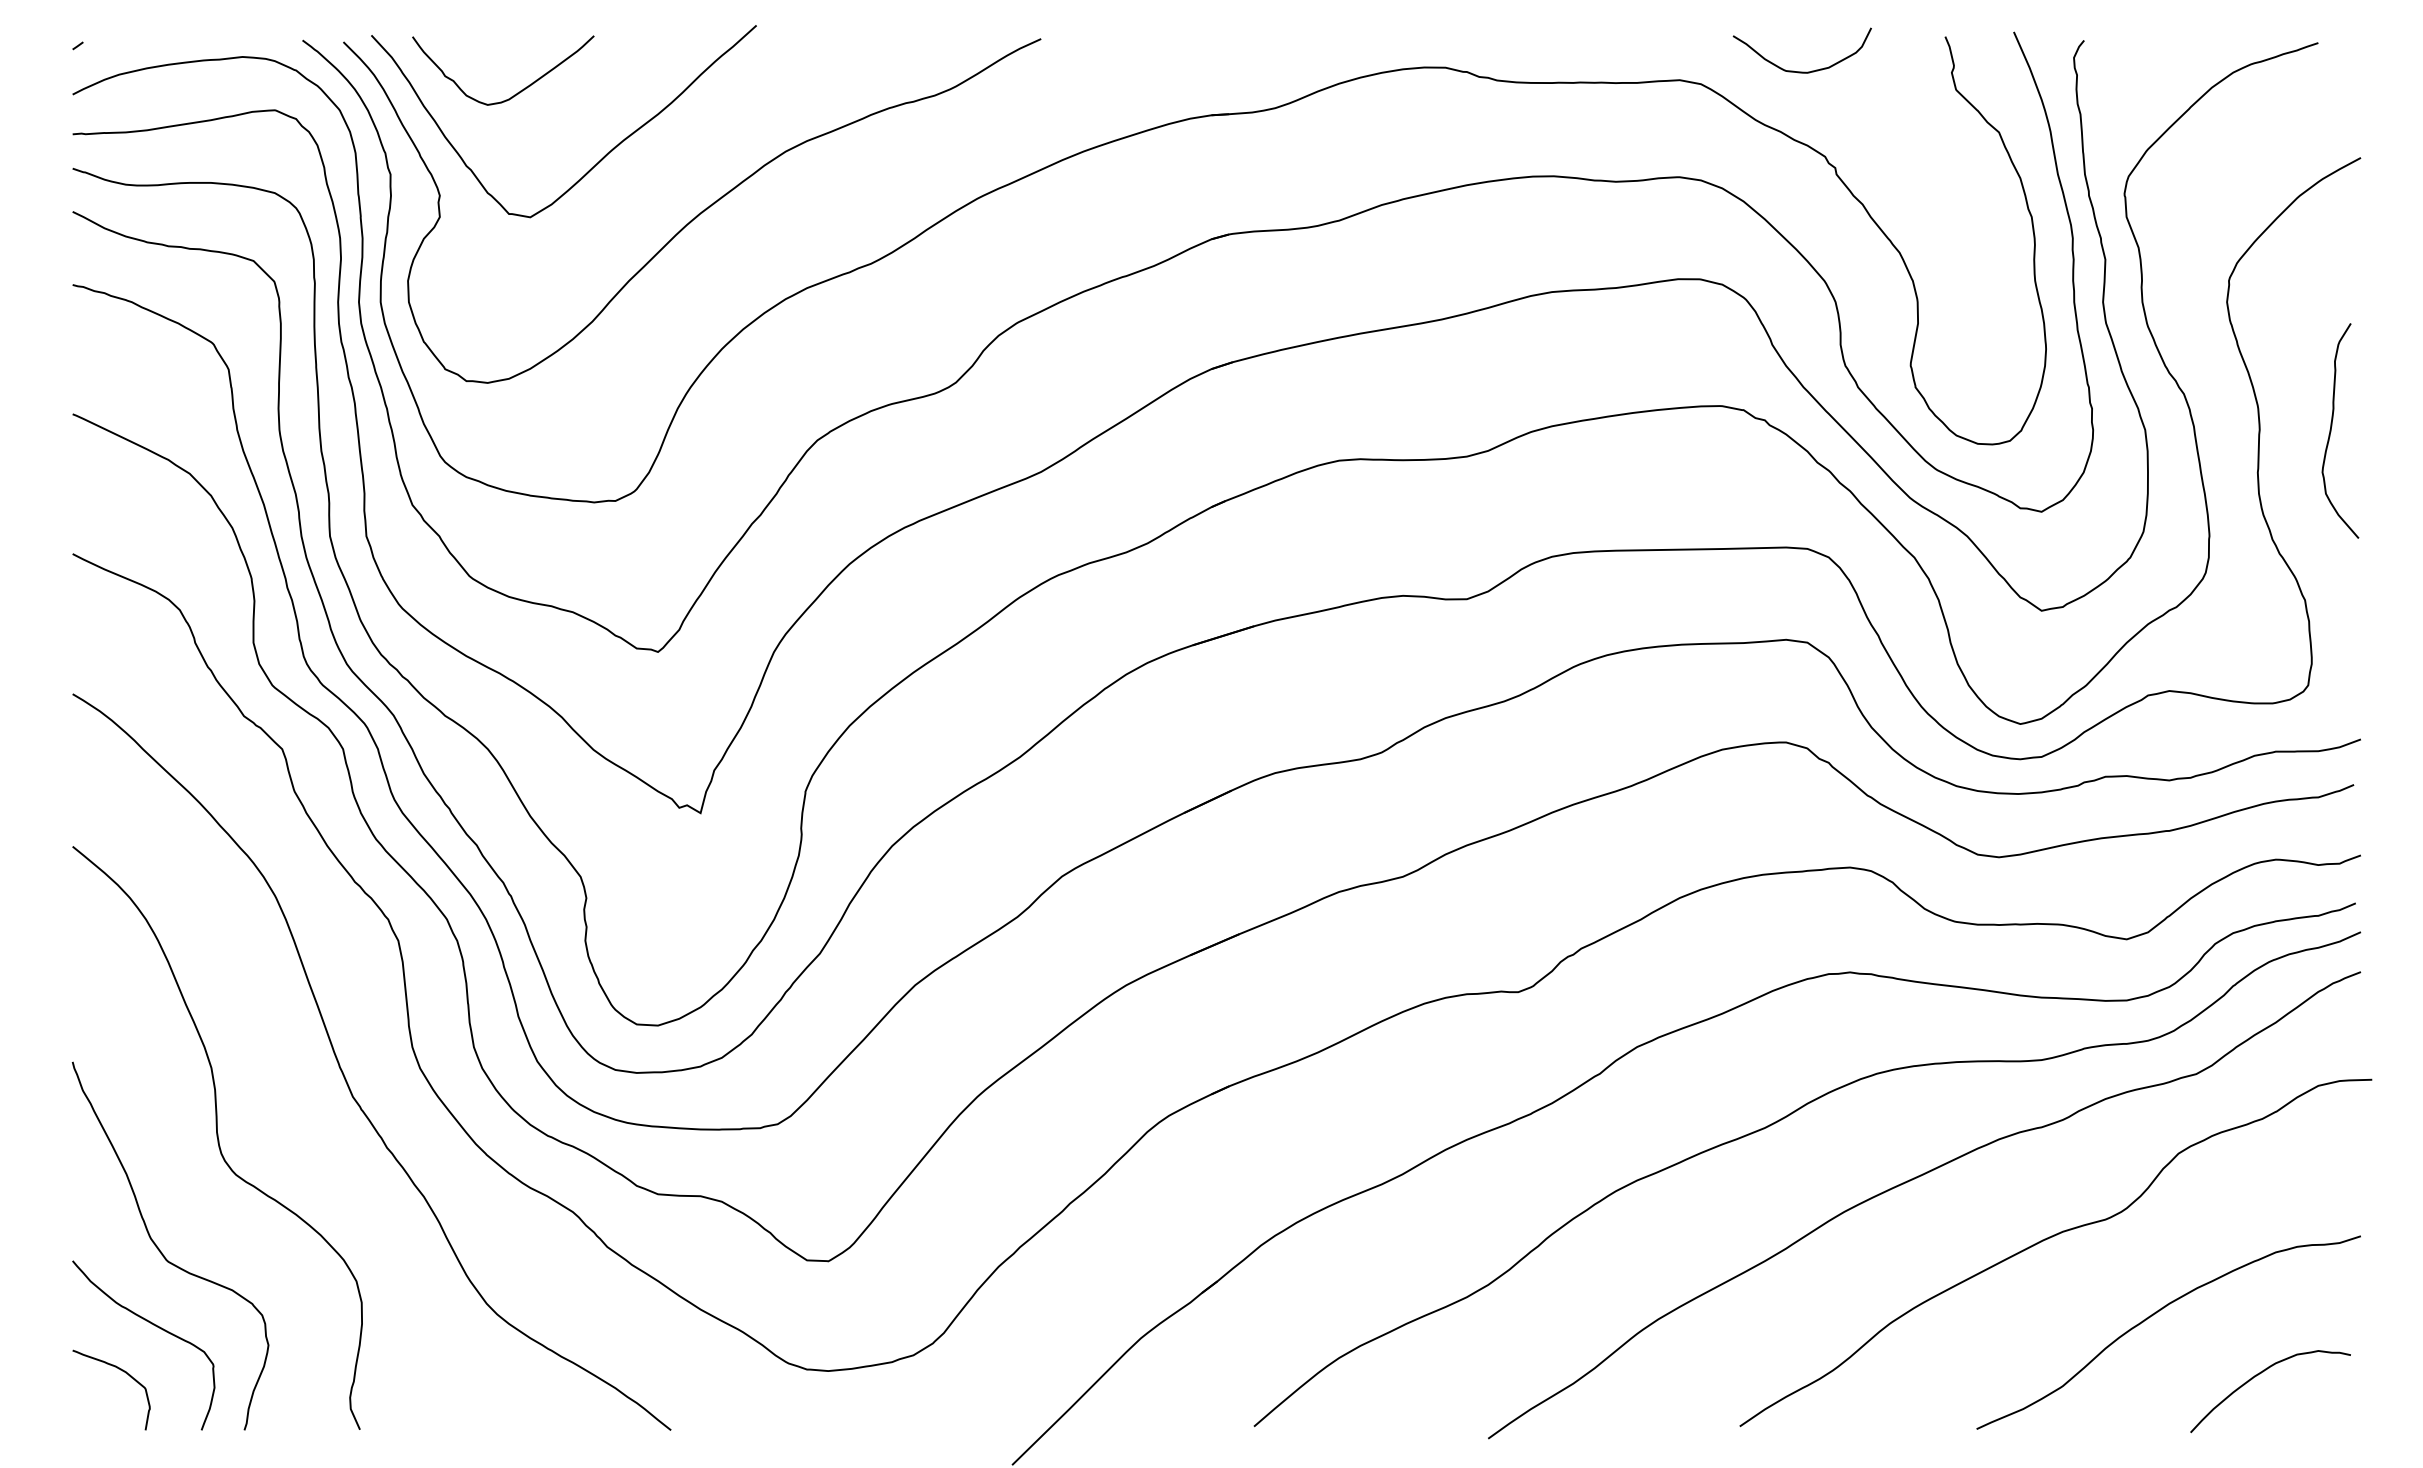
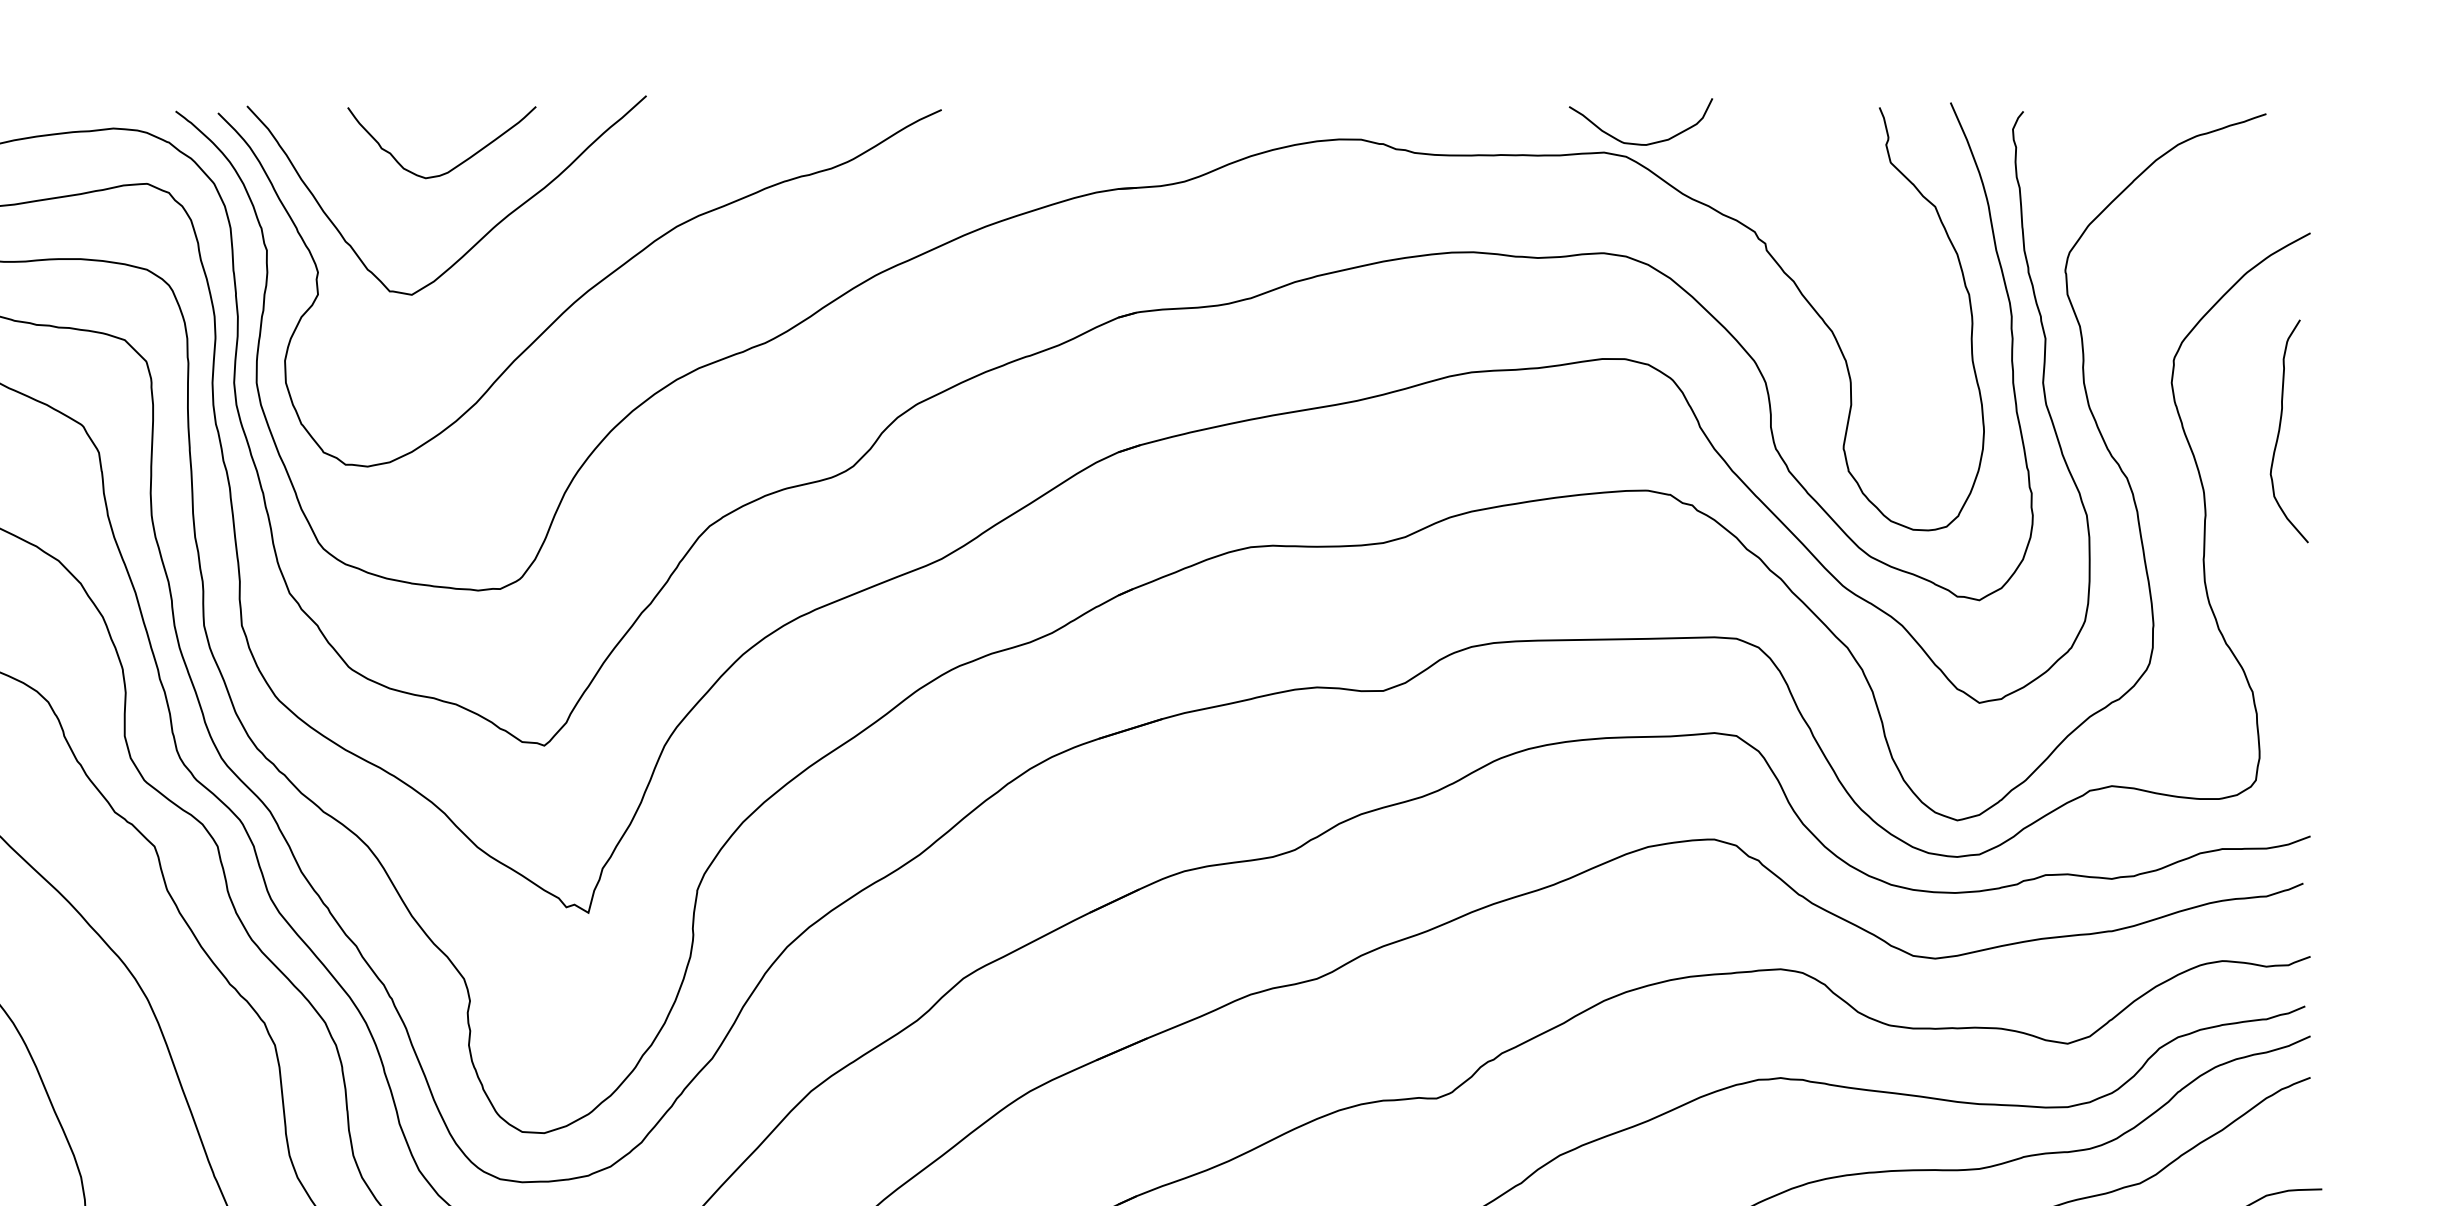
curve: (1801, 71) -> (1640, 143), moved
curve: (517, 92) -> (456, 165), moved
curve: (2332, 426) -> (2281, 426), moved

